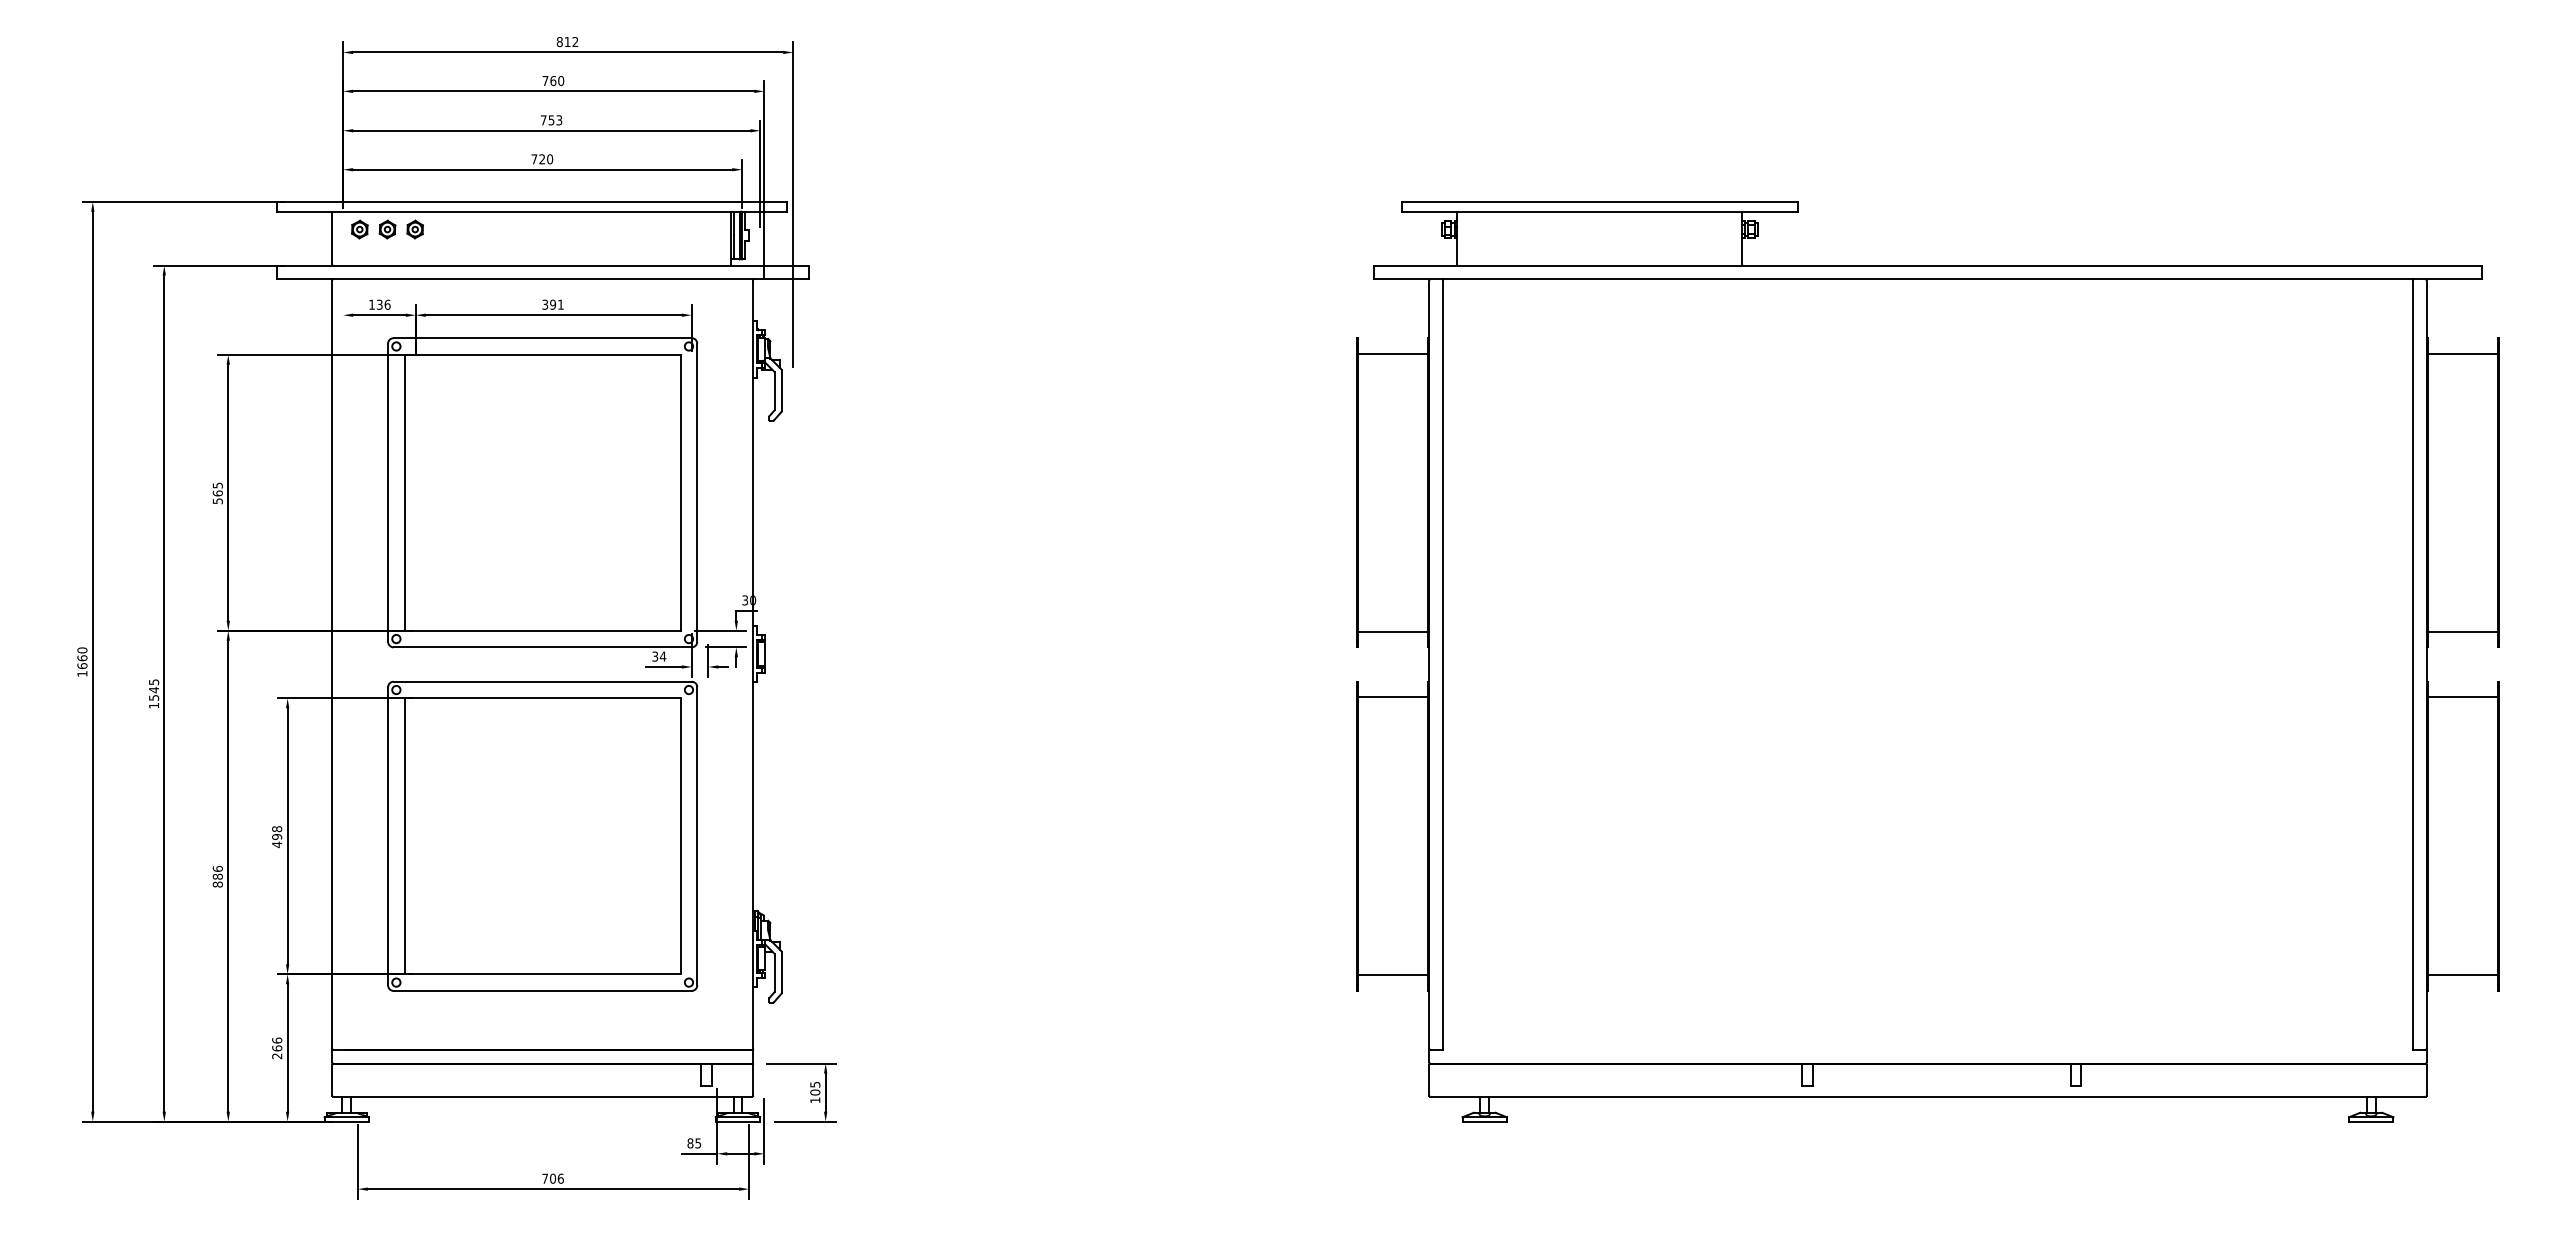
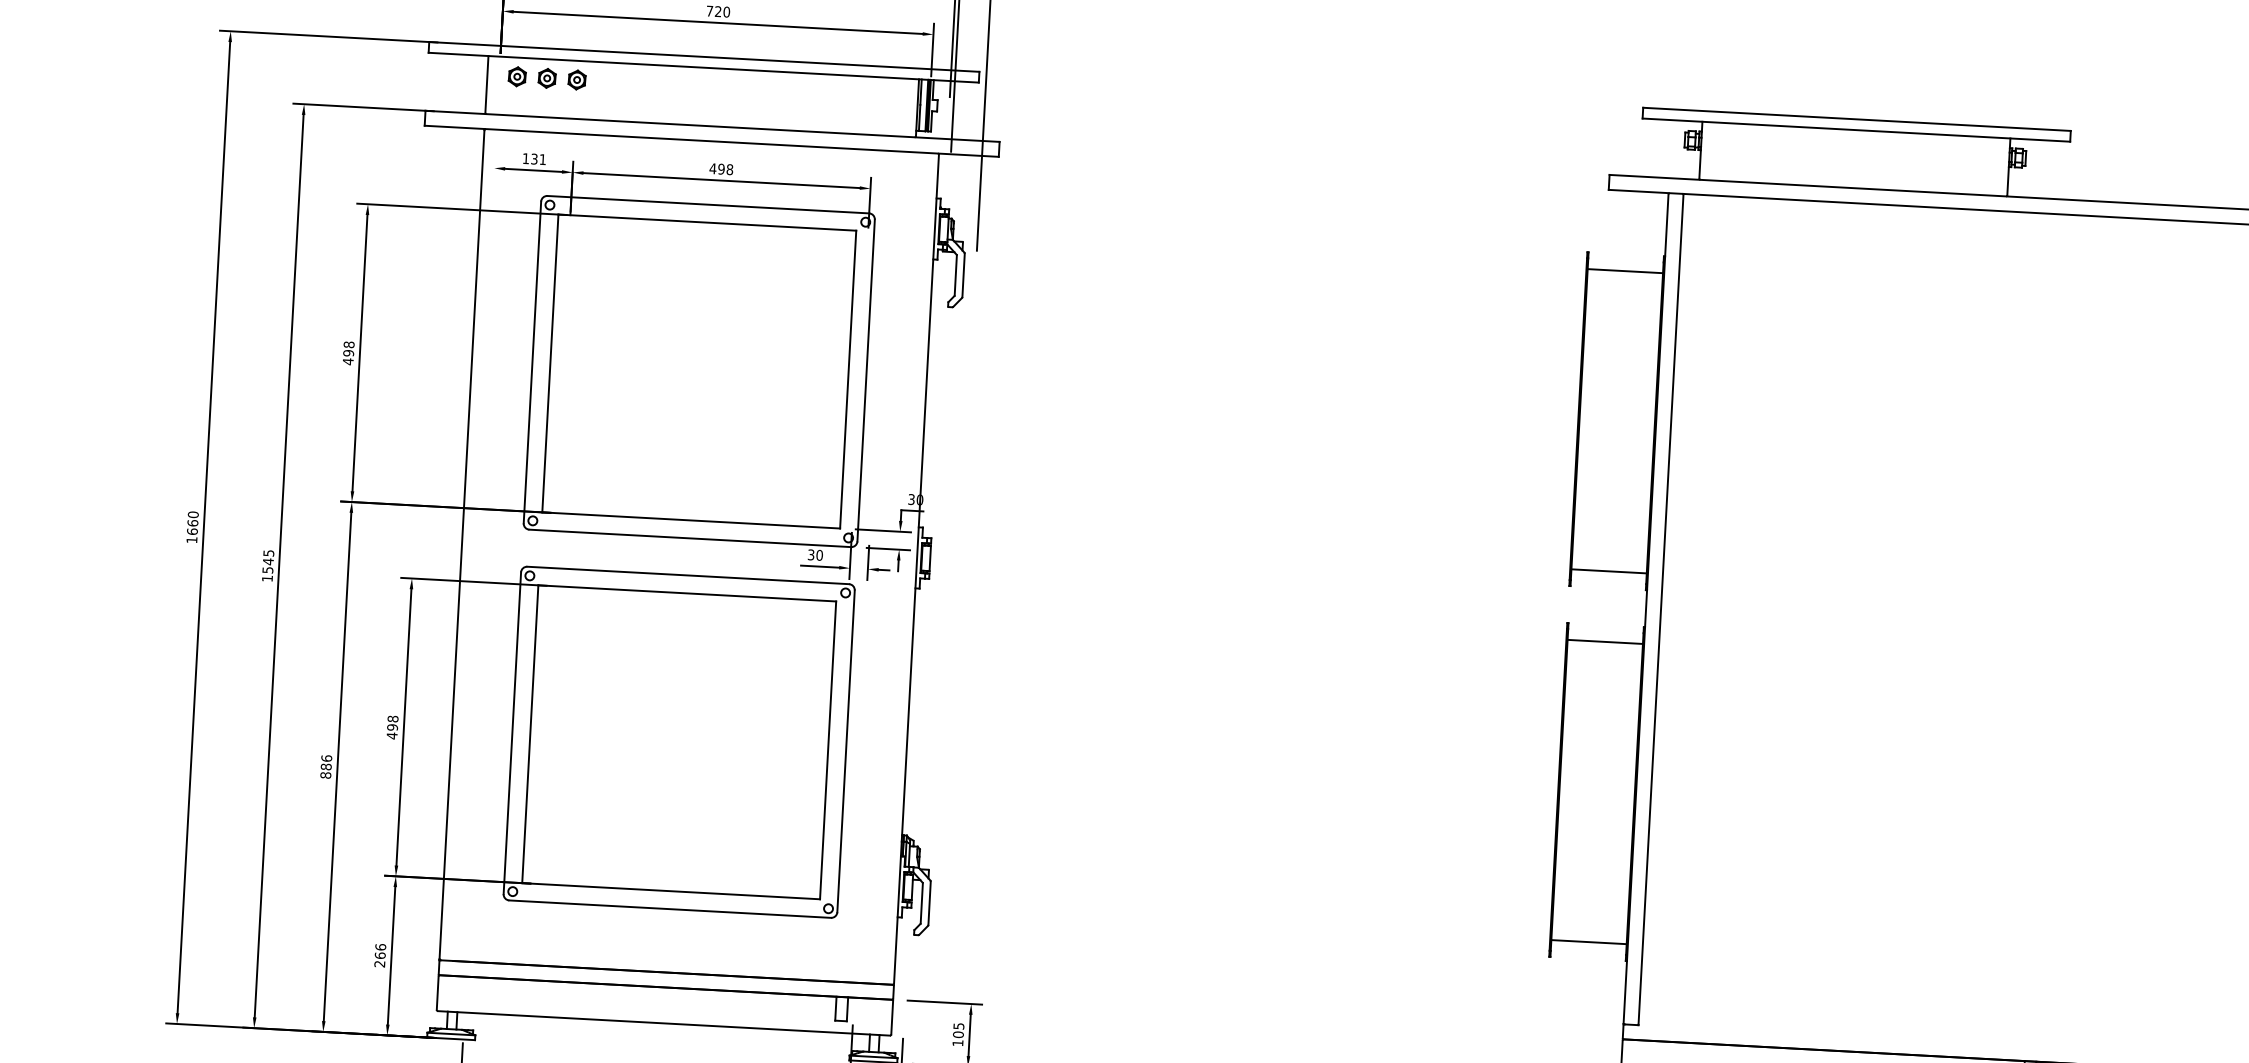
text: (387, 304) -> (542, 159), 136 -> 131
text: (552, 304) -> (720, 168), 391 -> 498
text: (217, 493) -> (348, 353), 565 -> 498
text: (662, 656) -> (819, 555), 34 -> 30

